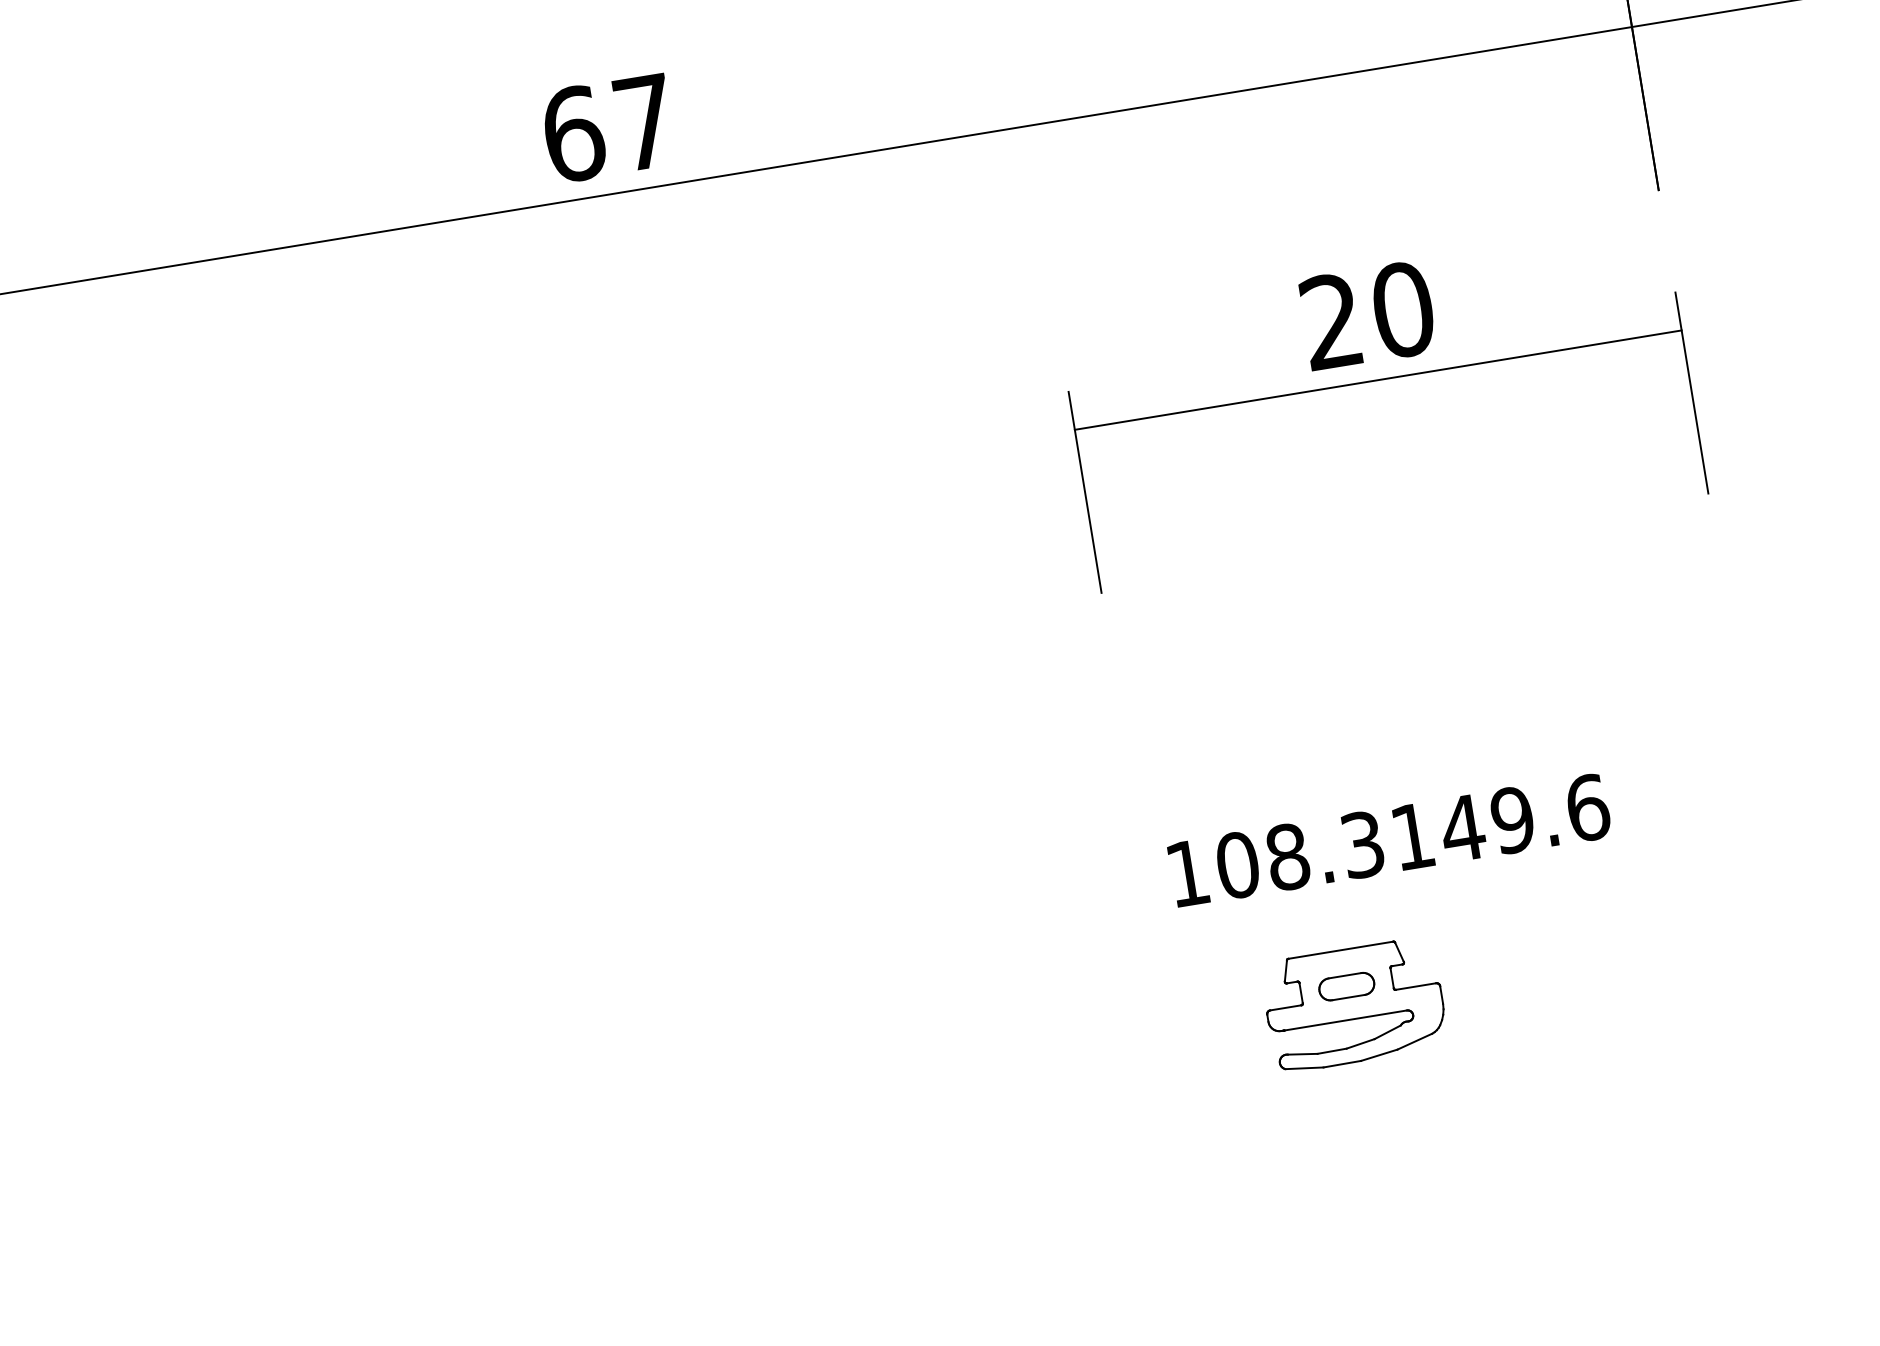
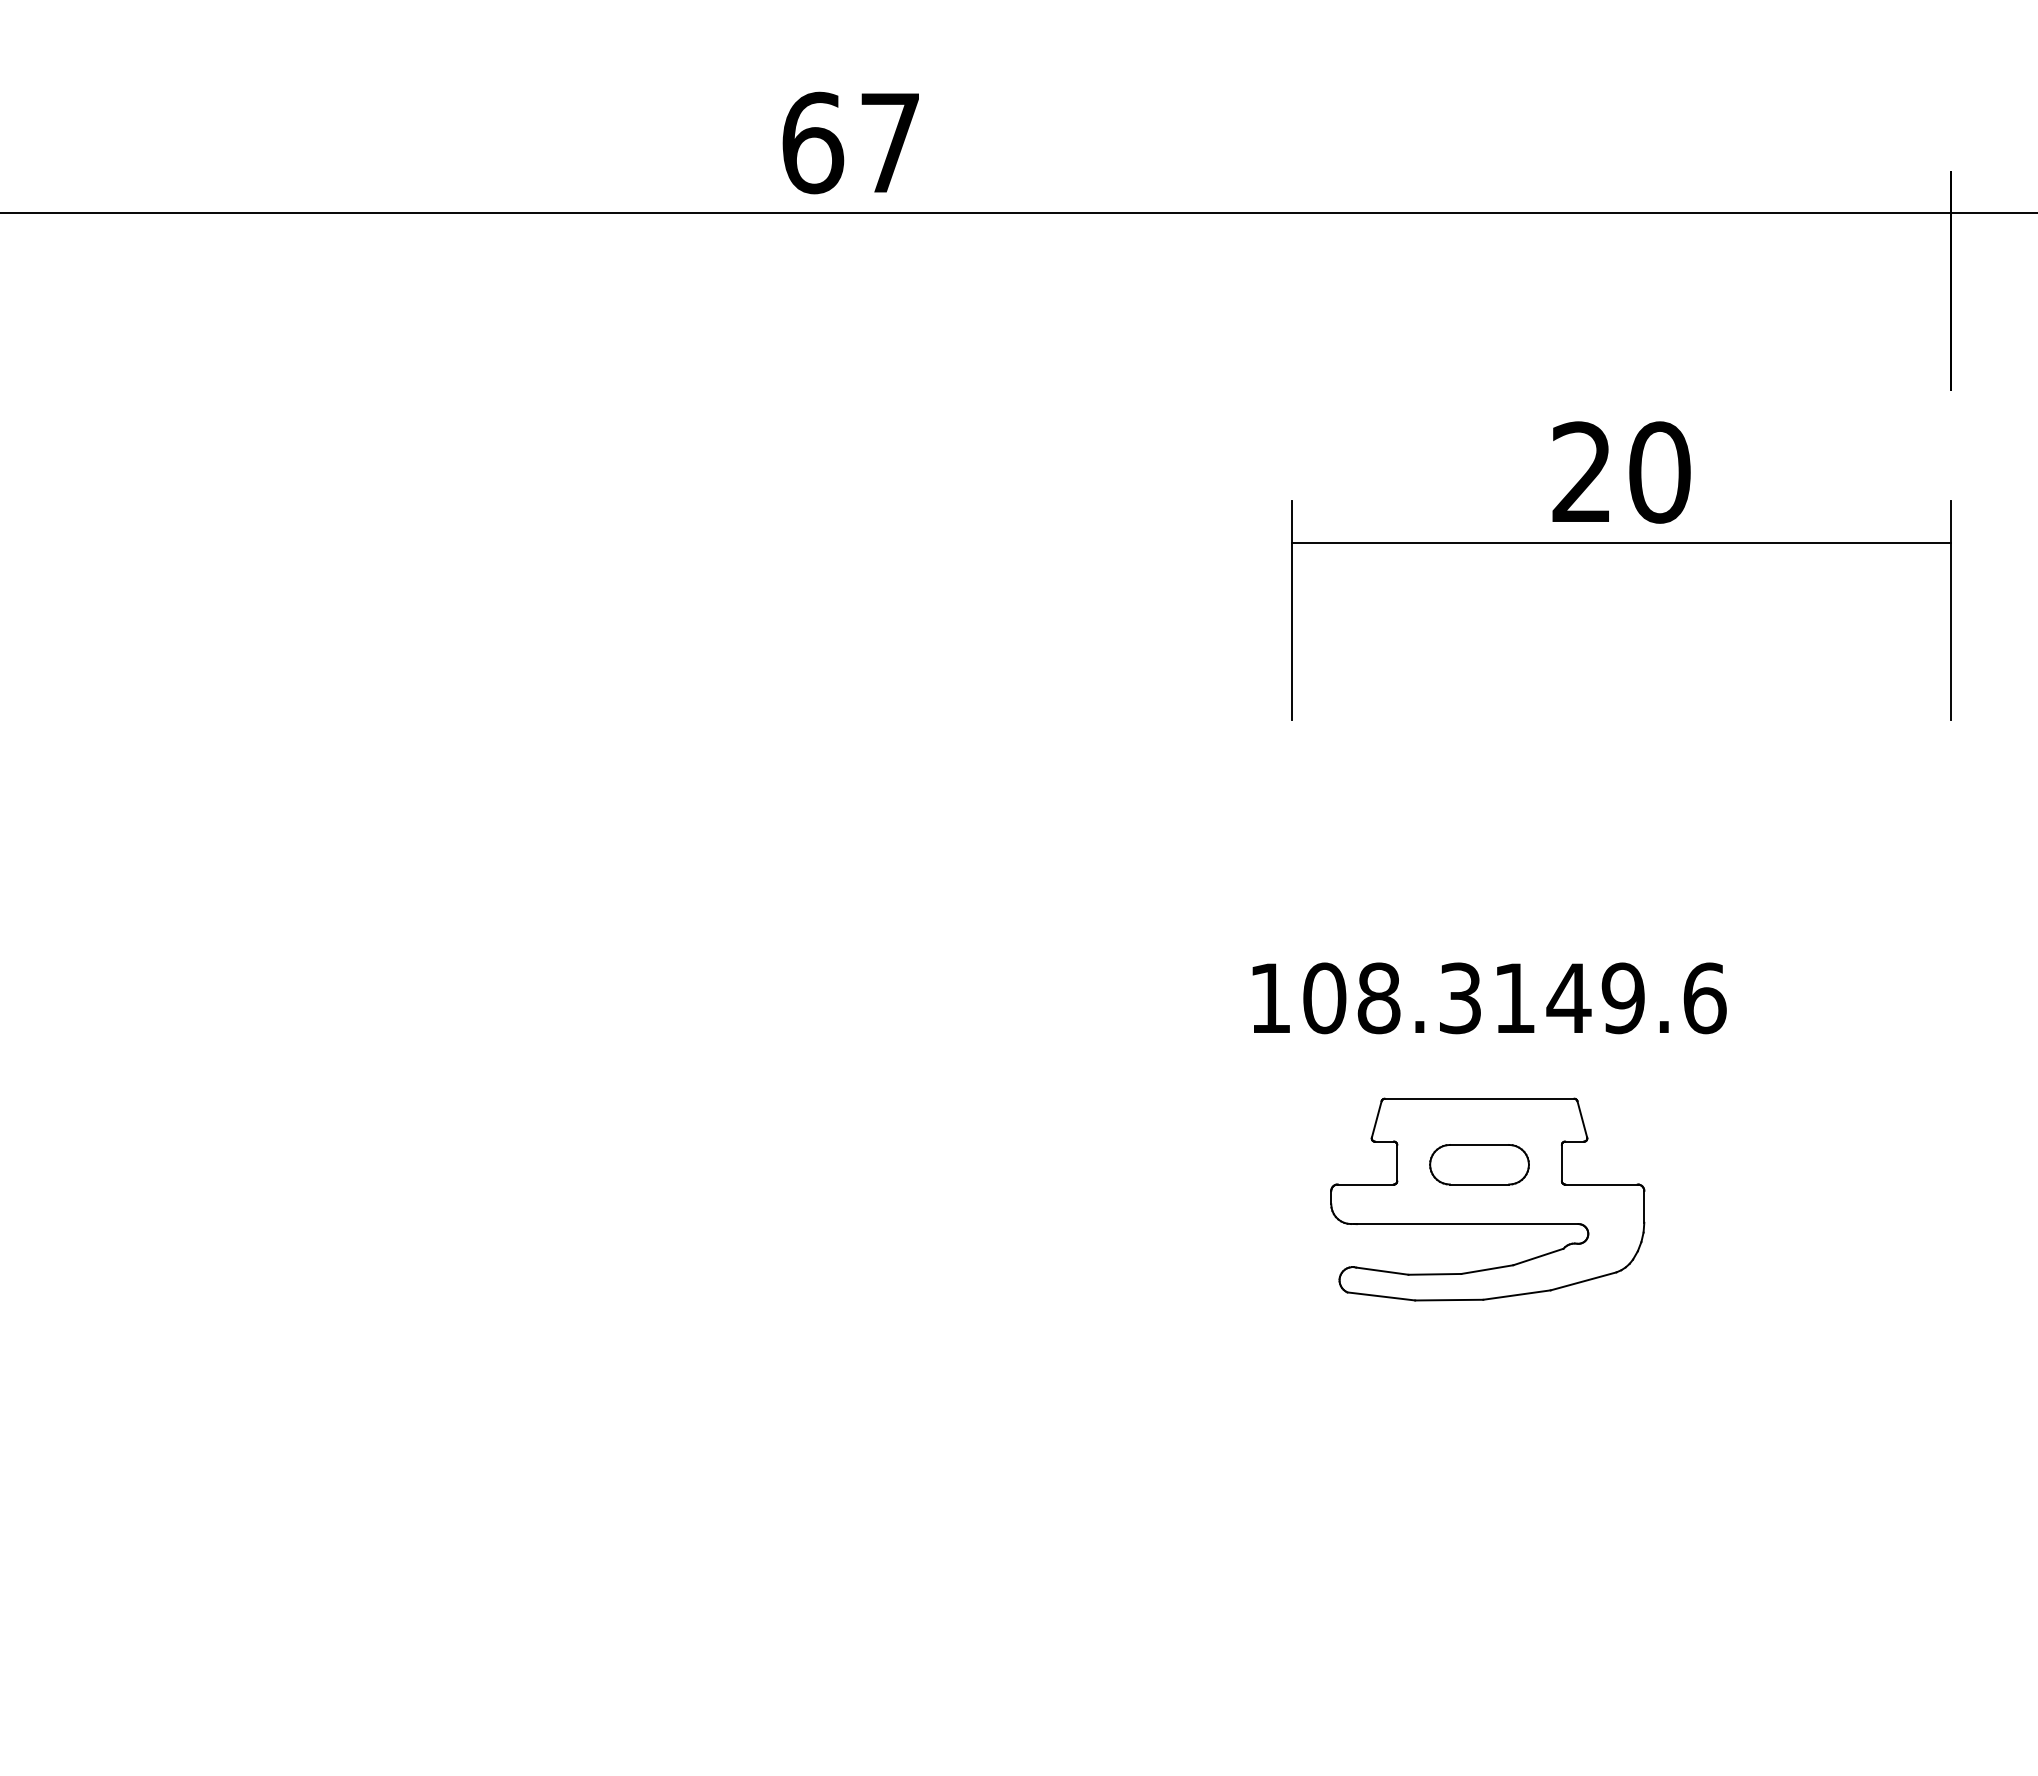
text: (1389, 840) -> (1489, 998), moved
part: (1354, 1005) -> (1487, 1199), size x1.67

